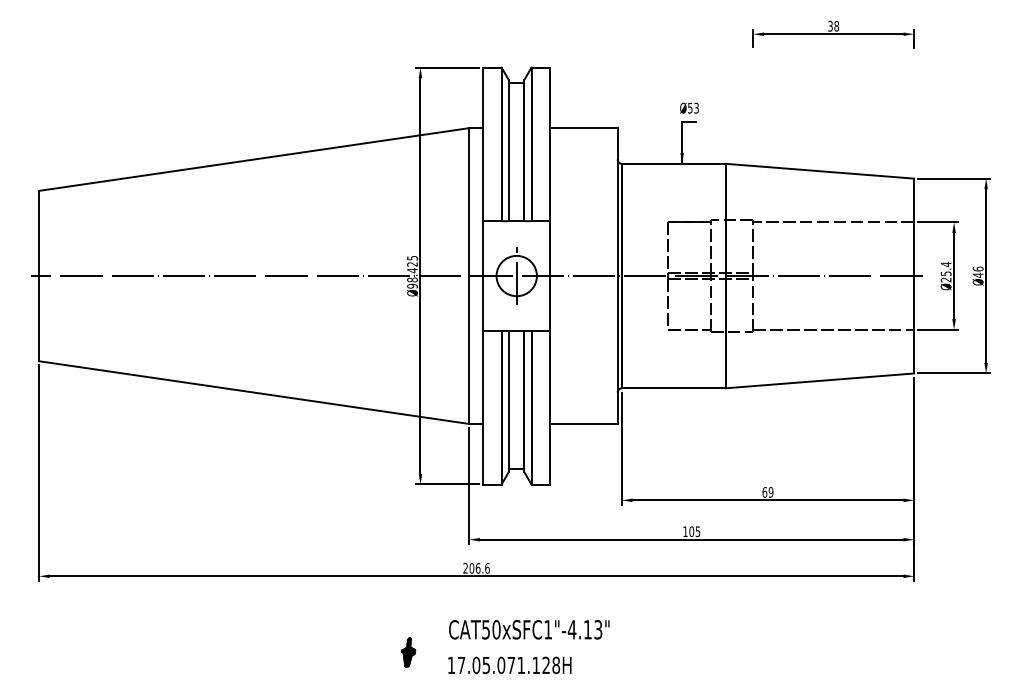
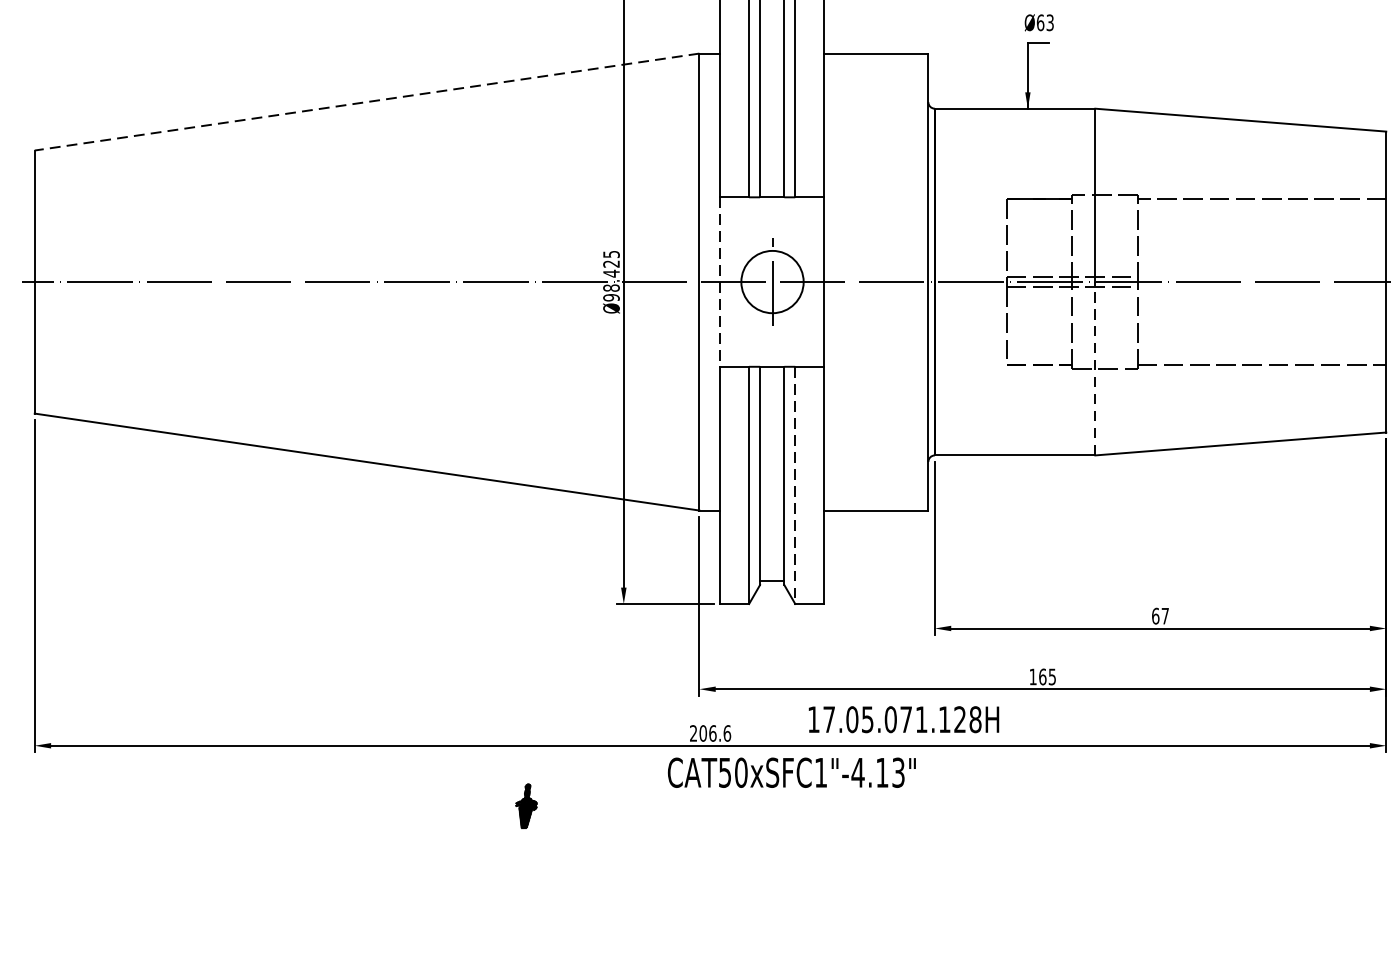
text: (690, 107) -> (1040, 21), 53 -> 63
line: (253, 159) -> (365, 102), solid -> dashed
line: (482, 276) -> (719, 282), solid -> dashed
line: (725, 331) -> (1094, 367), solid -> dashed
line: (531, 407) -> (795, 485), solid -> dashed
text: (770, 492) -> (1164, 616), 69 -> 67
text: (691, 531) -> (1042, 676), 105 -> 165
text: (529, 629) -> (792, 772), moved
part: (408, 652) -> (526, 806), moved
text: (509, 665) -> (903, 719), moved

